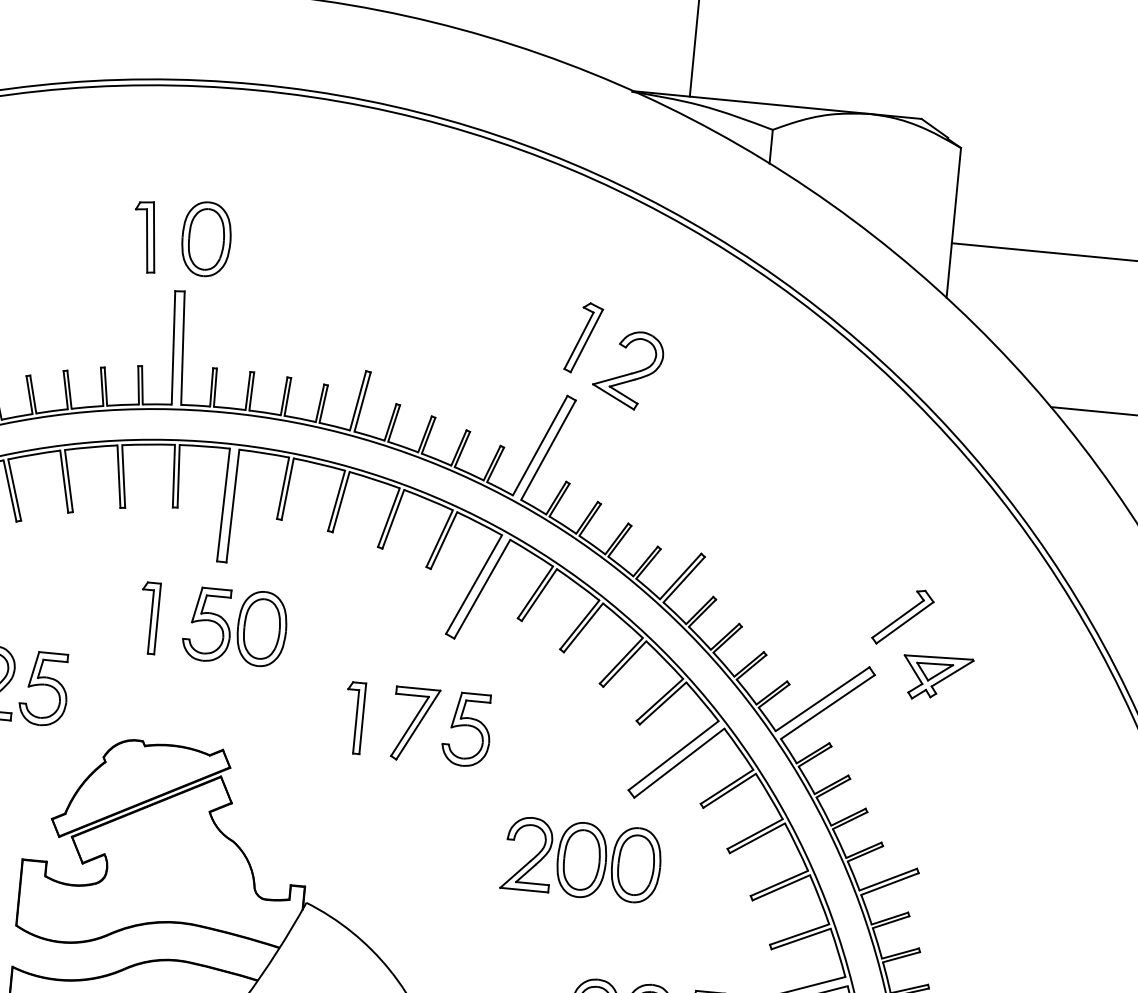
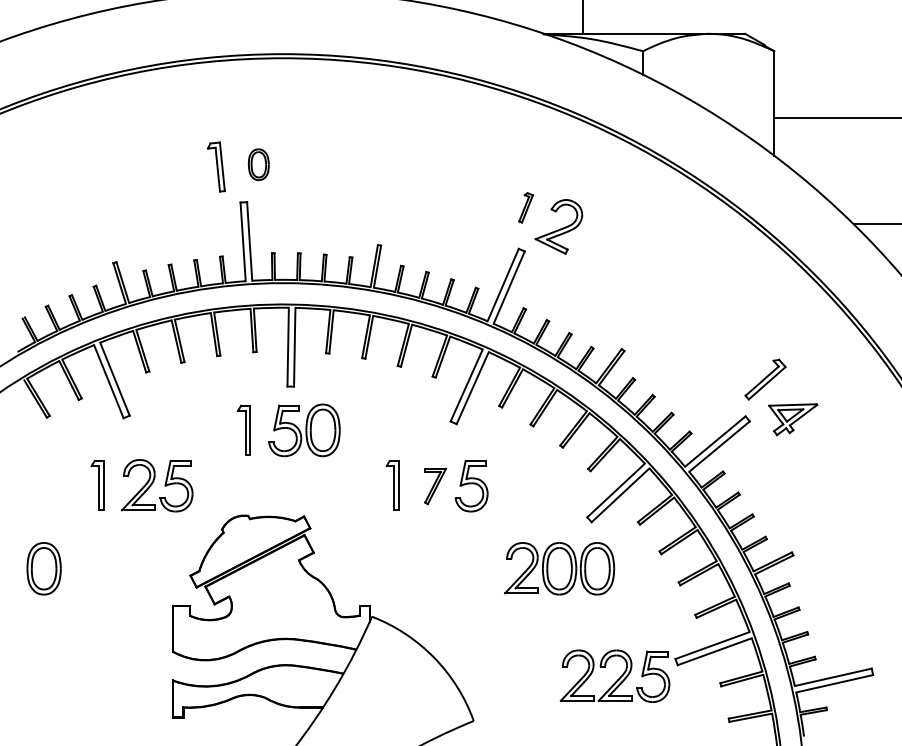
part: (206, 239) -> (258, 164), size x0.6
part: (582, 337) -> (525, 207), size x0.6
part: (415, 725) -> (435, 486), size x0.7

